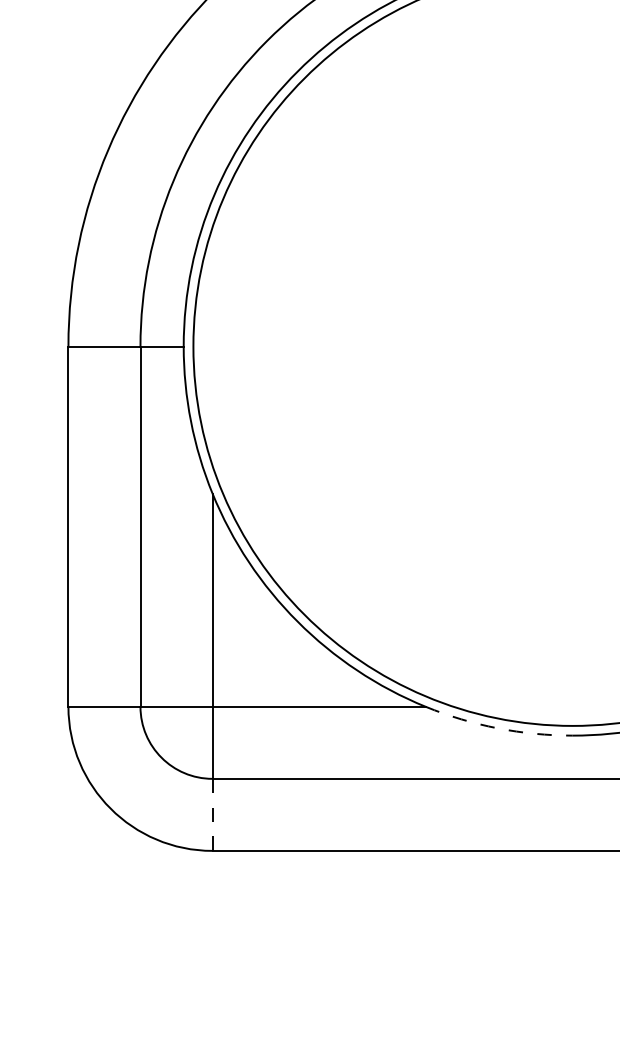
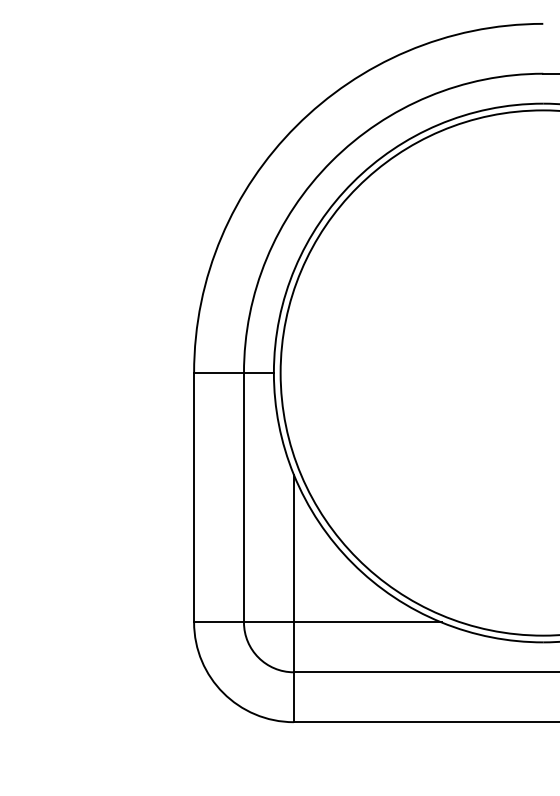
arc: (497, 728) -> (491, 637), dashed -> solid
line: (212, 815) -> (293, 697), dashed -> solid

